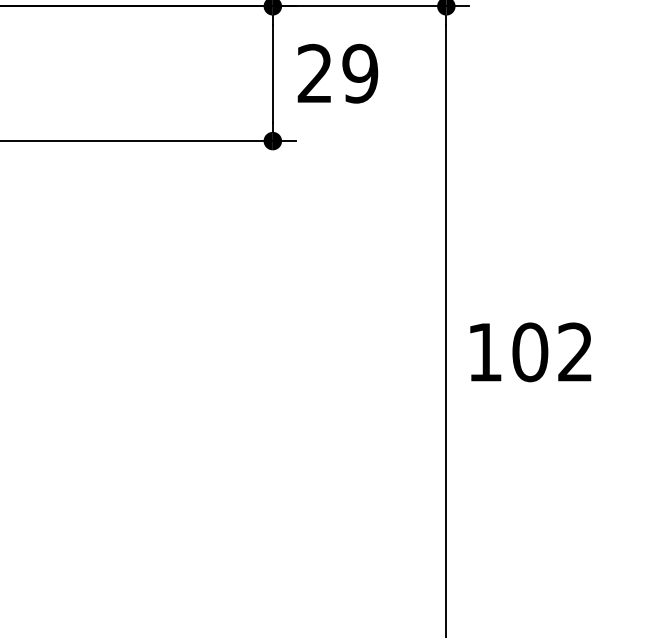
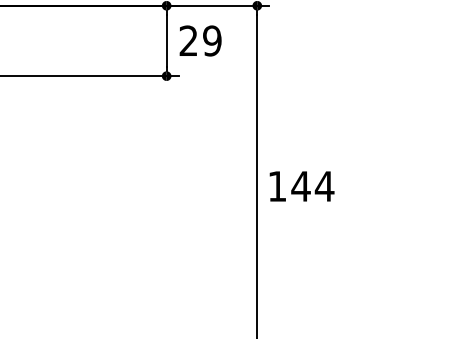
text: (552, 352) -> (312, 186), 102 -> 144

